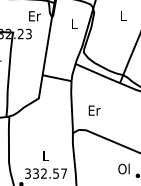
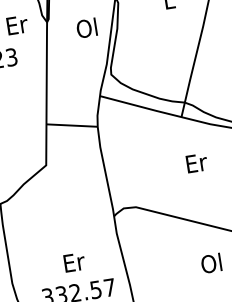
text: (73, 23) -> (85, 27), L -> Ol
text: (94, 110) -> (196, 162), moved
text: (46, 156) -> (74, 262), L -> Er

